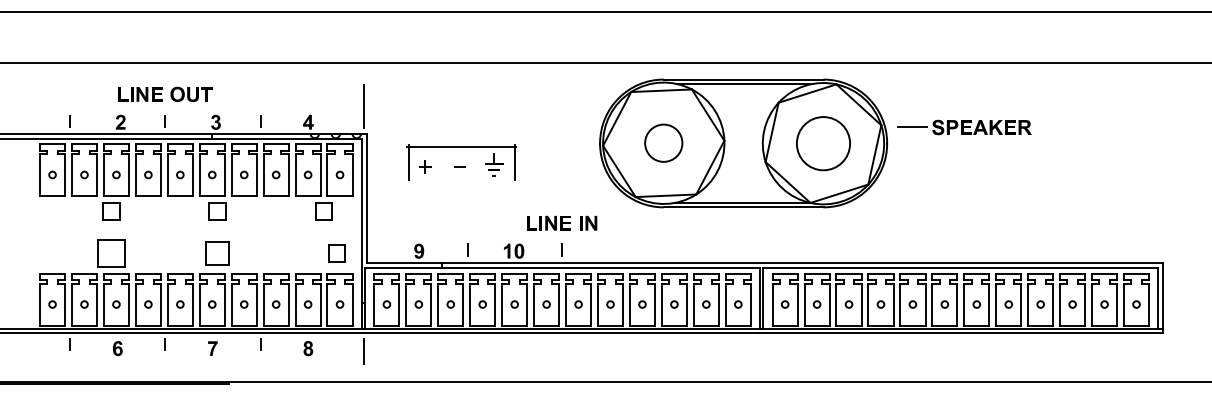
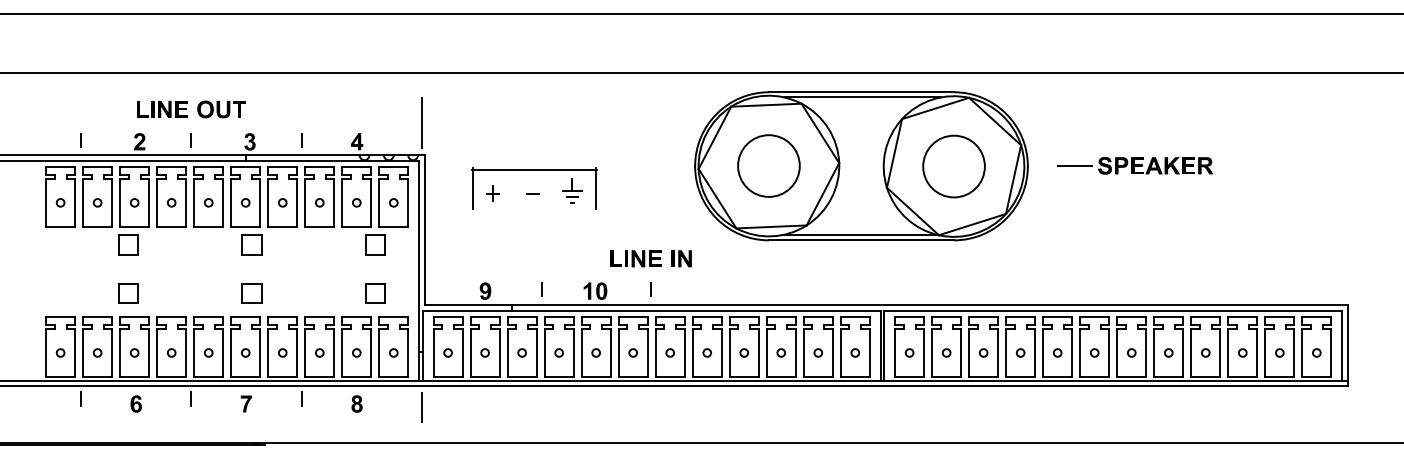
part: (964, 127) -> (1135, 165), moved
circle: (663, 142) -> (768, 165), size x1.43
part: (111, 253) -> (128, 293), size x0.62
part: (217, 253) -> (251, 293), size x0.71
part: (337, 253) -> (375, 293), moved

